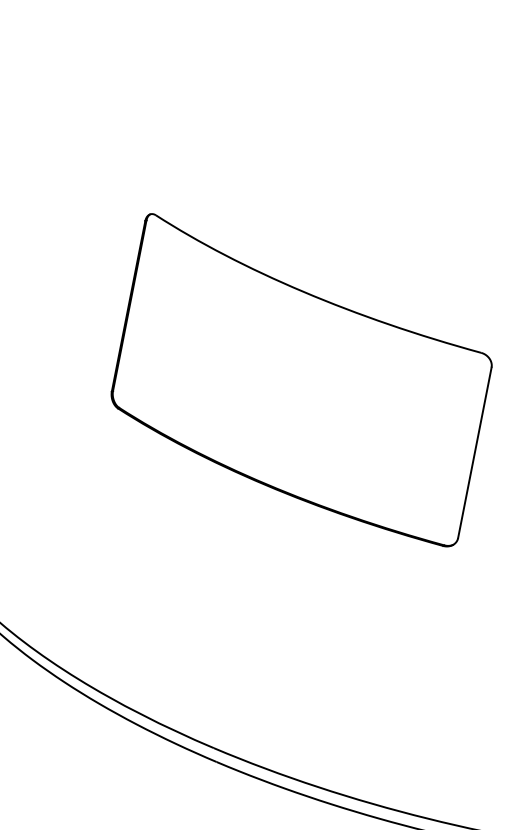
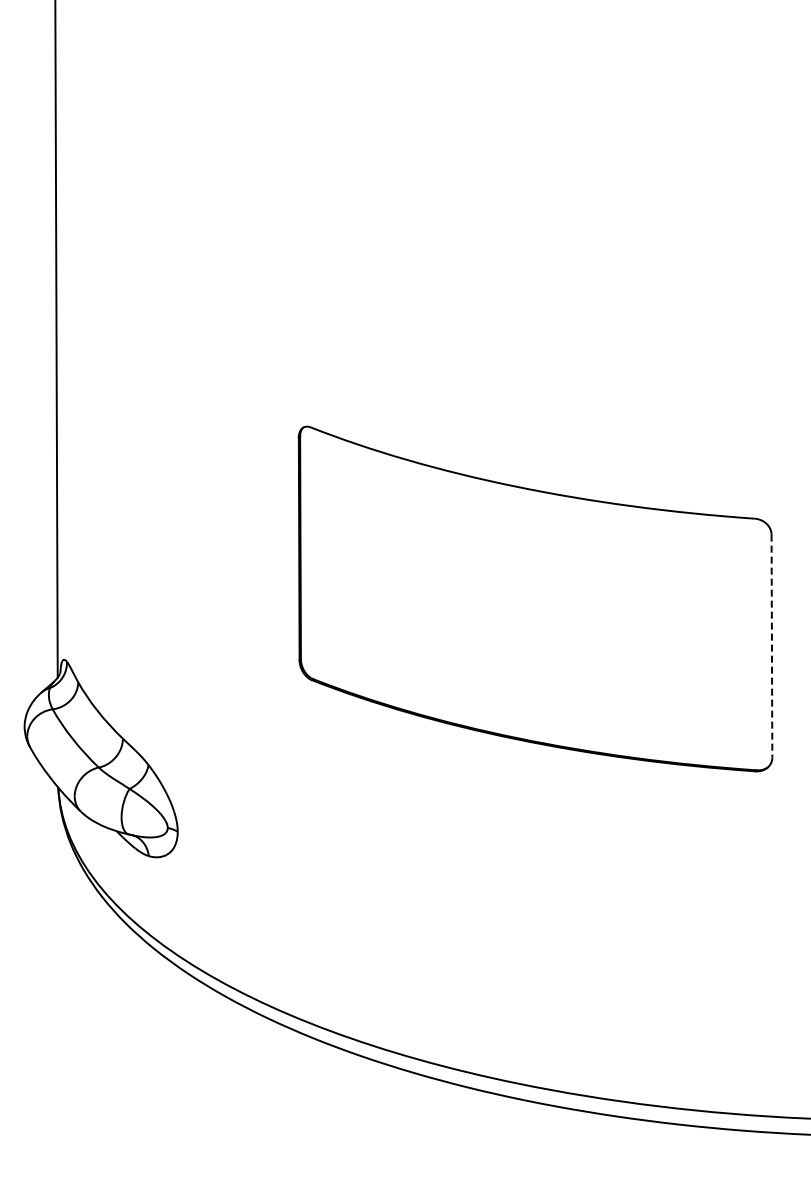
line: (474, 453) -> (771, 646), solid -> dashed

